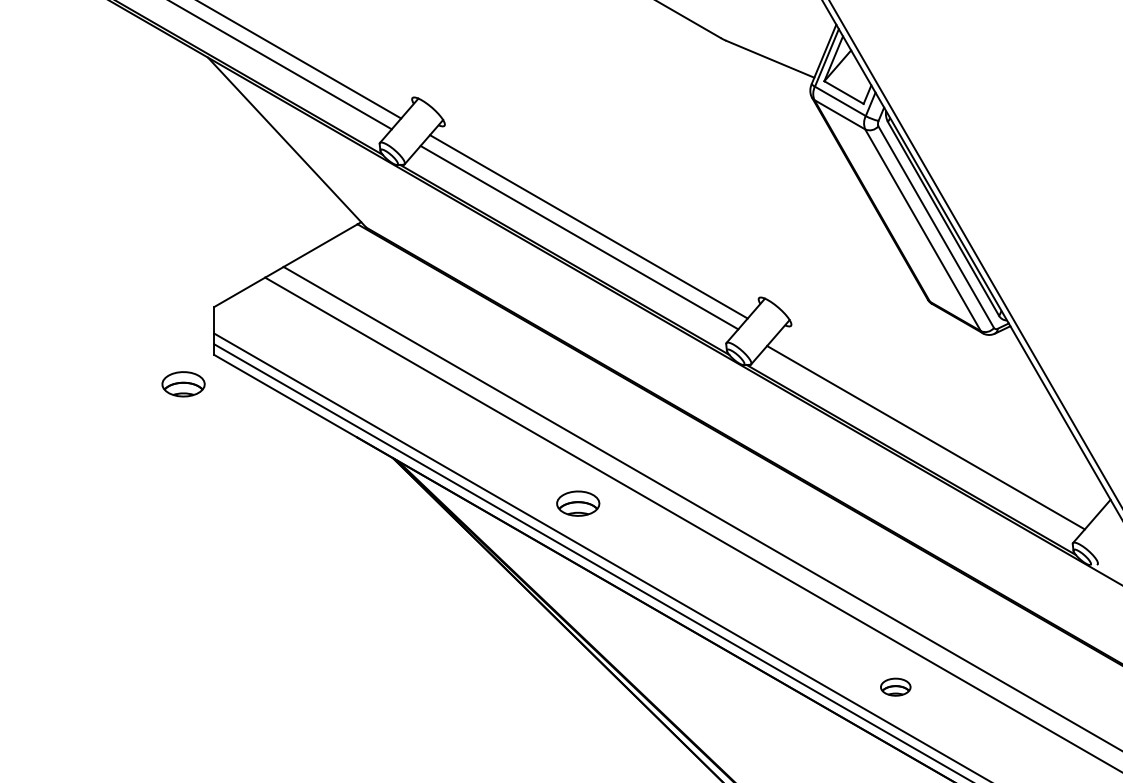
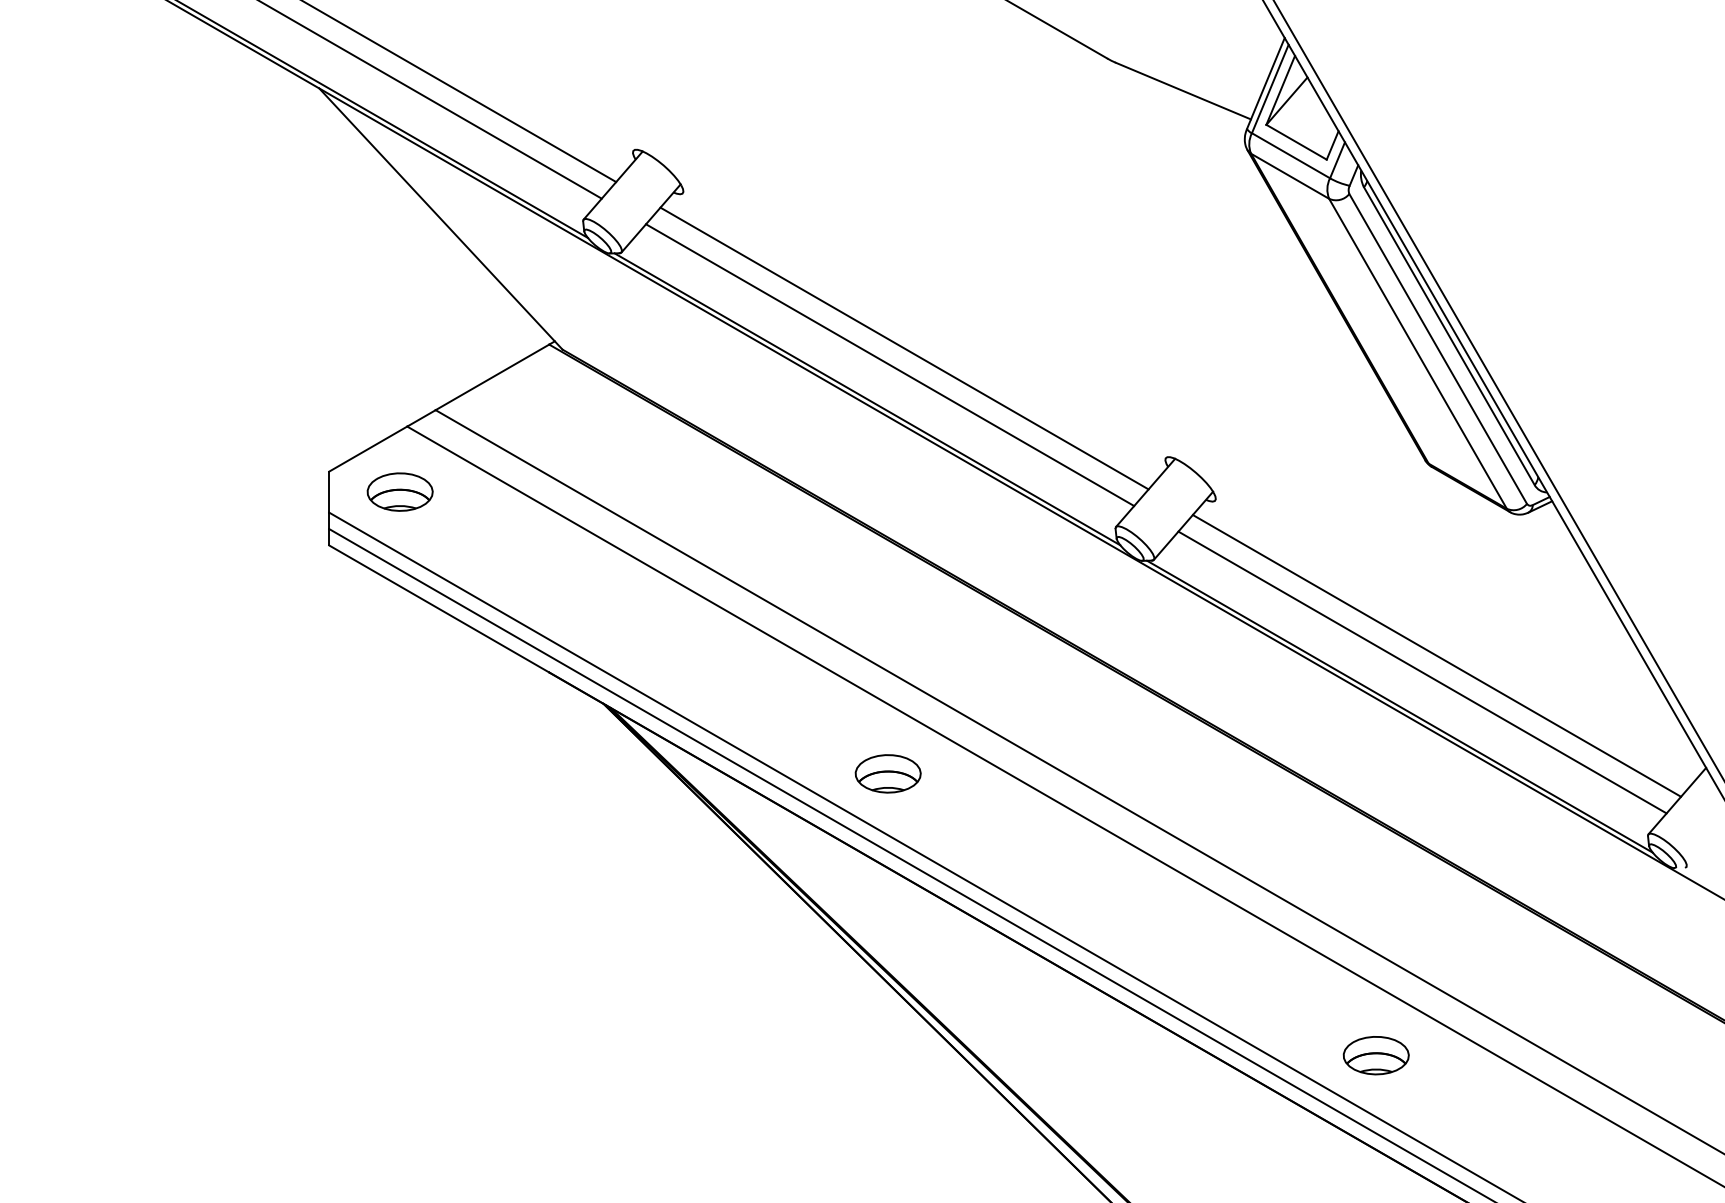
part: (183, 384) -> (400, 492), moved
line: (935, 426) -> (1437, 655), added
part: (895, 687) -> (1375, 1056), size x1.43

